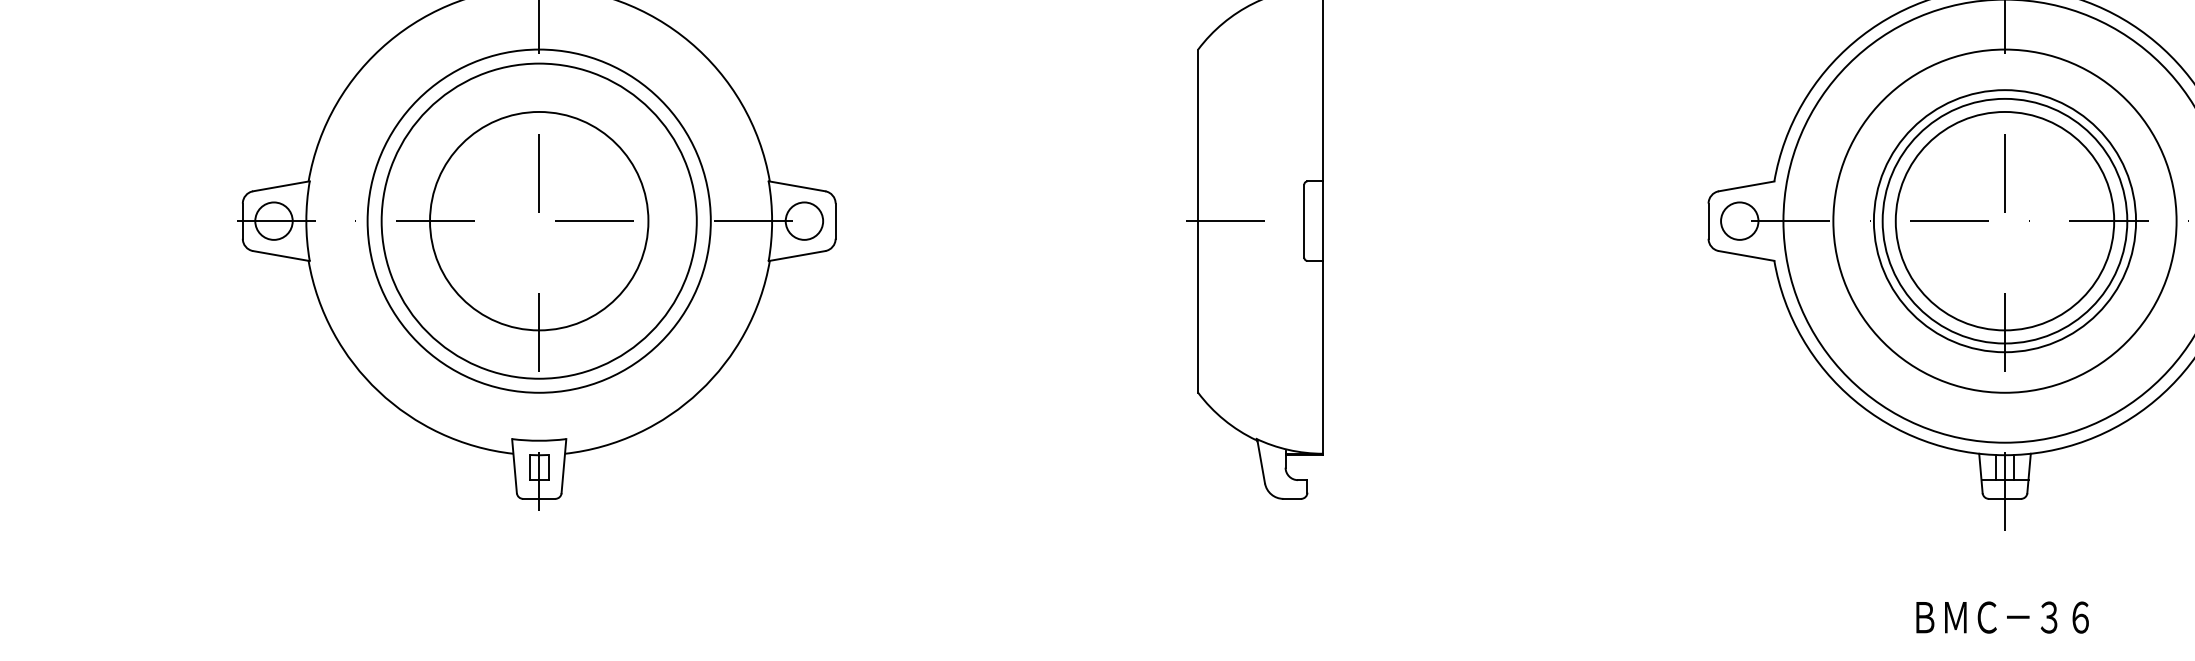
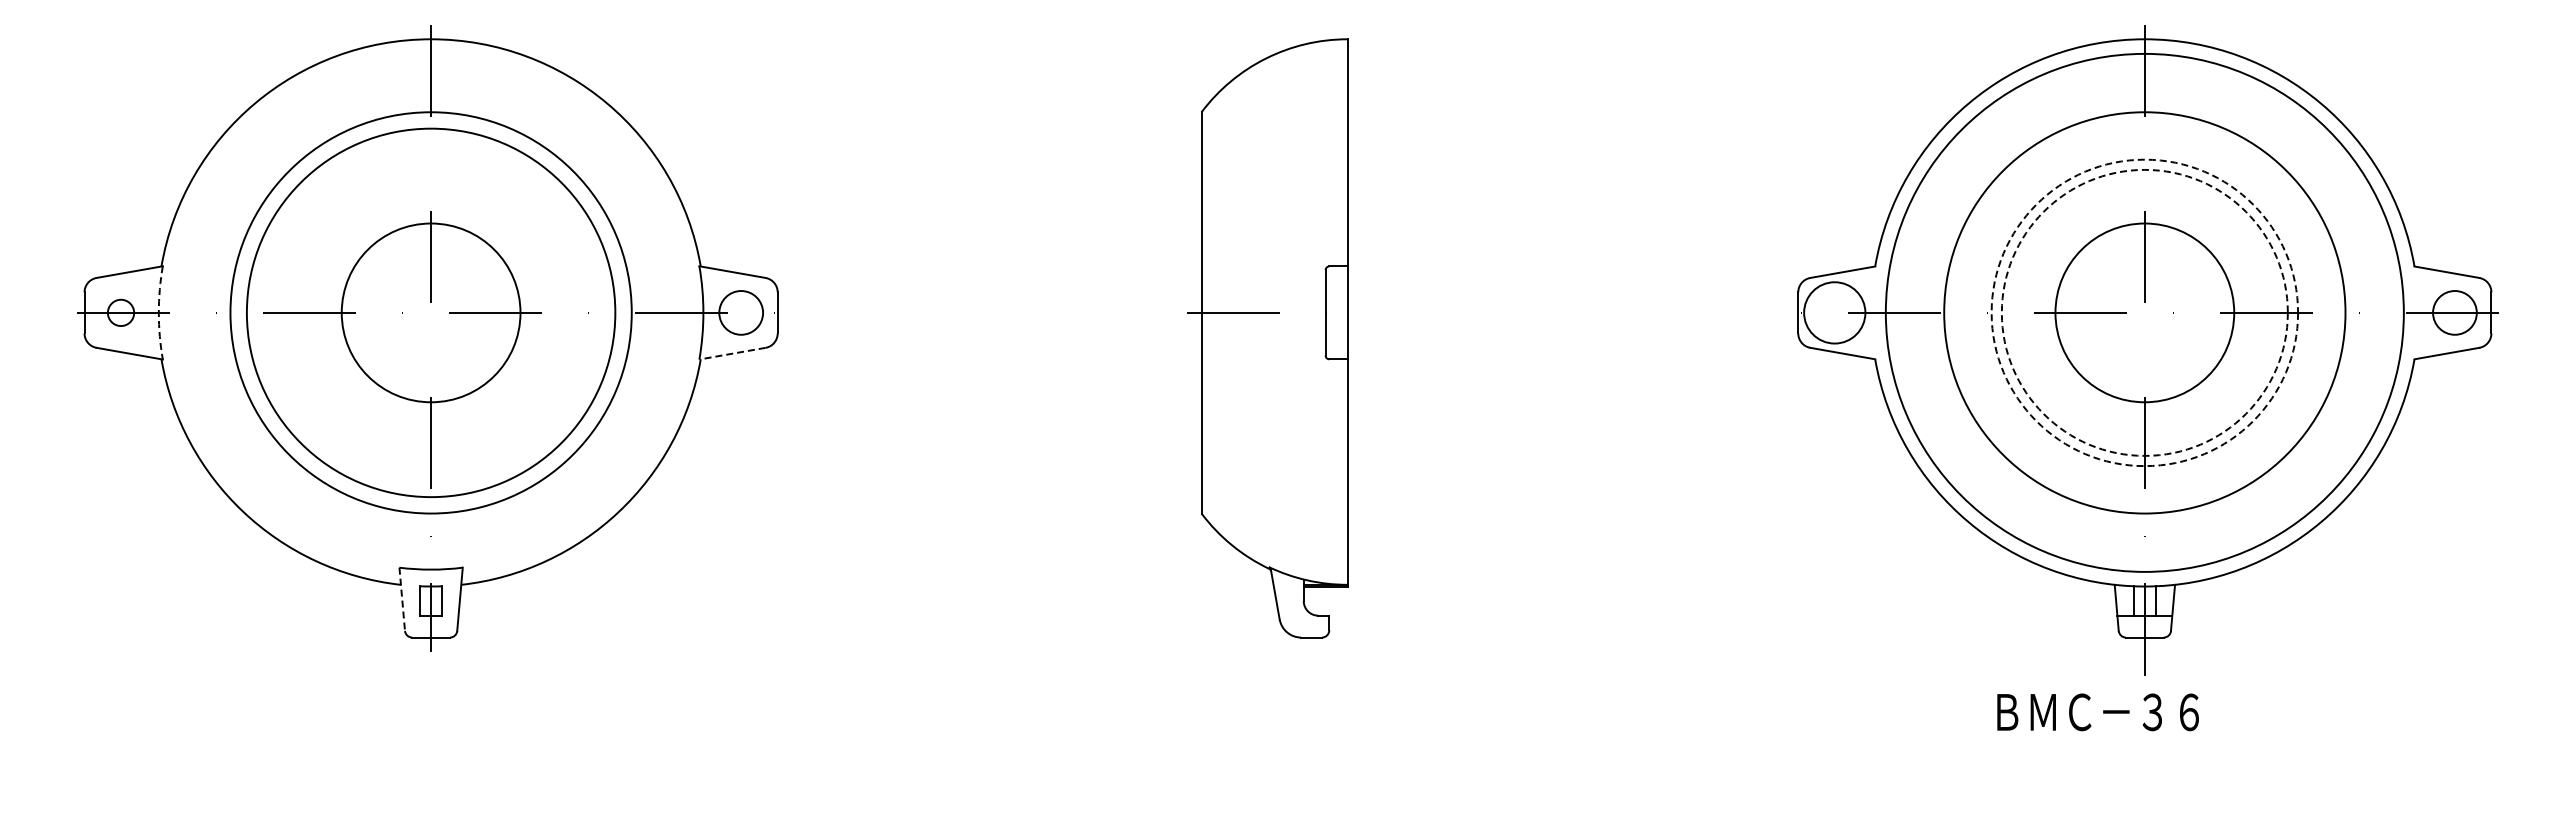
circle: (273, 220) -> (120, 312), size x0.6
arc: (306, 220) -> (158, 312), solid -> dashed
circle: (538, 220) -> (430, 312), size x0.7
circle: (1739, 220) -> (1834, 312), size x1.4
circle: (2004, 220) -> (2144, 312), size x0.7
circle: (2004, 220) -> (2144, 312), solid -> dashed
circle: (2004, 220) -> (2144, 312), solid -> dashed
line: (796, 255) -> (732, 353), solid -> dashed
line: (514, 466) -> (402, 599), solid -> dashed
text: (2002, 617) -> (2097, 712), moved

